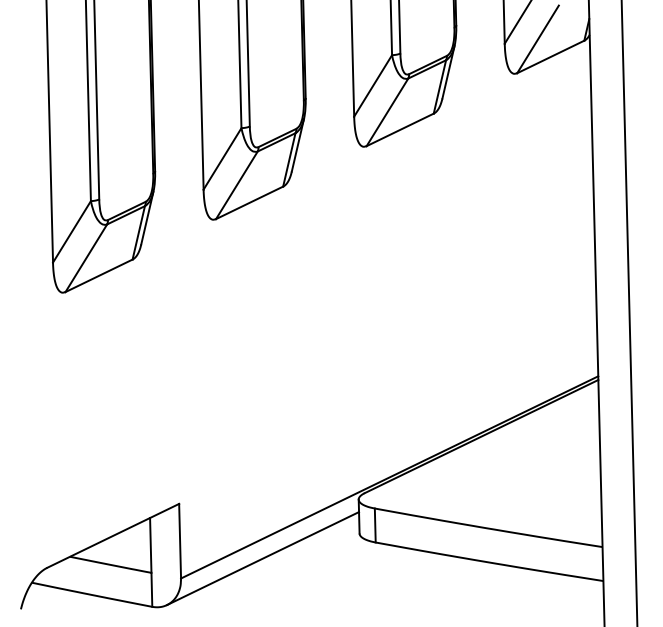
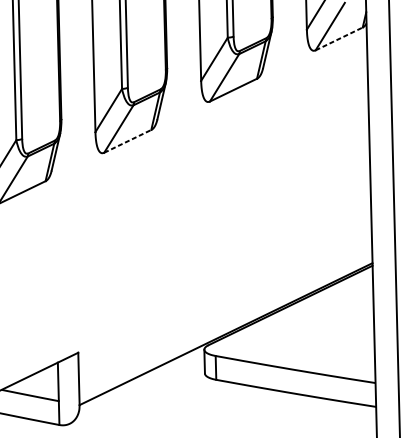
line: (551, 56) -> (339, 38), solid -> dashed
line: (250, 202) -> (128, 141), solid -> dashed
line: (263, 558) -> (137, 391), removed

